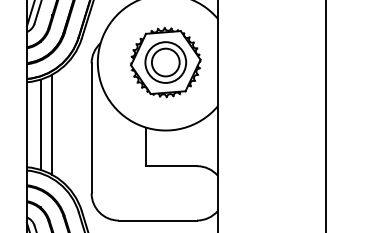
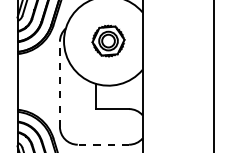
part: (165, 61) -> (108, 40), size x0.7
line: (40, 124) -> (26, 81), removed
line: (52, 124) -> (34, 81), removed
line: (90, 128) -> (59, 84), solid -> dashed
line: (158, 220) -> (103, 144), solid -> dashed

